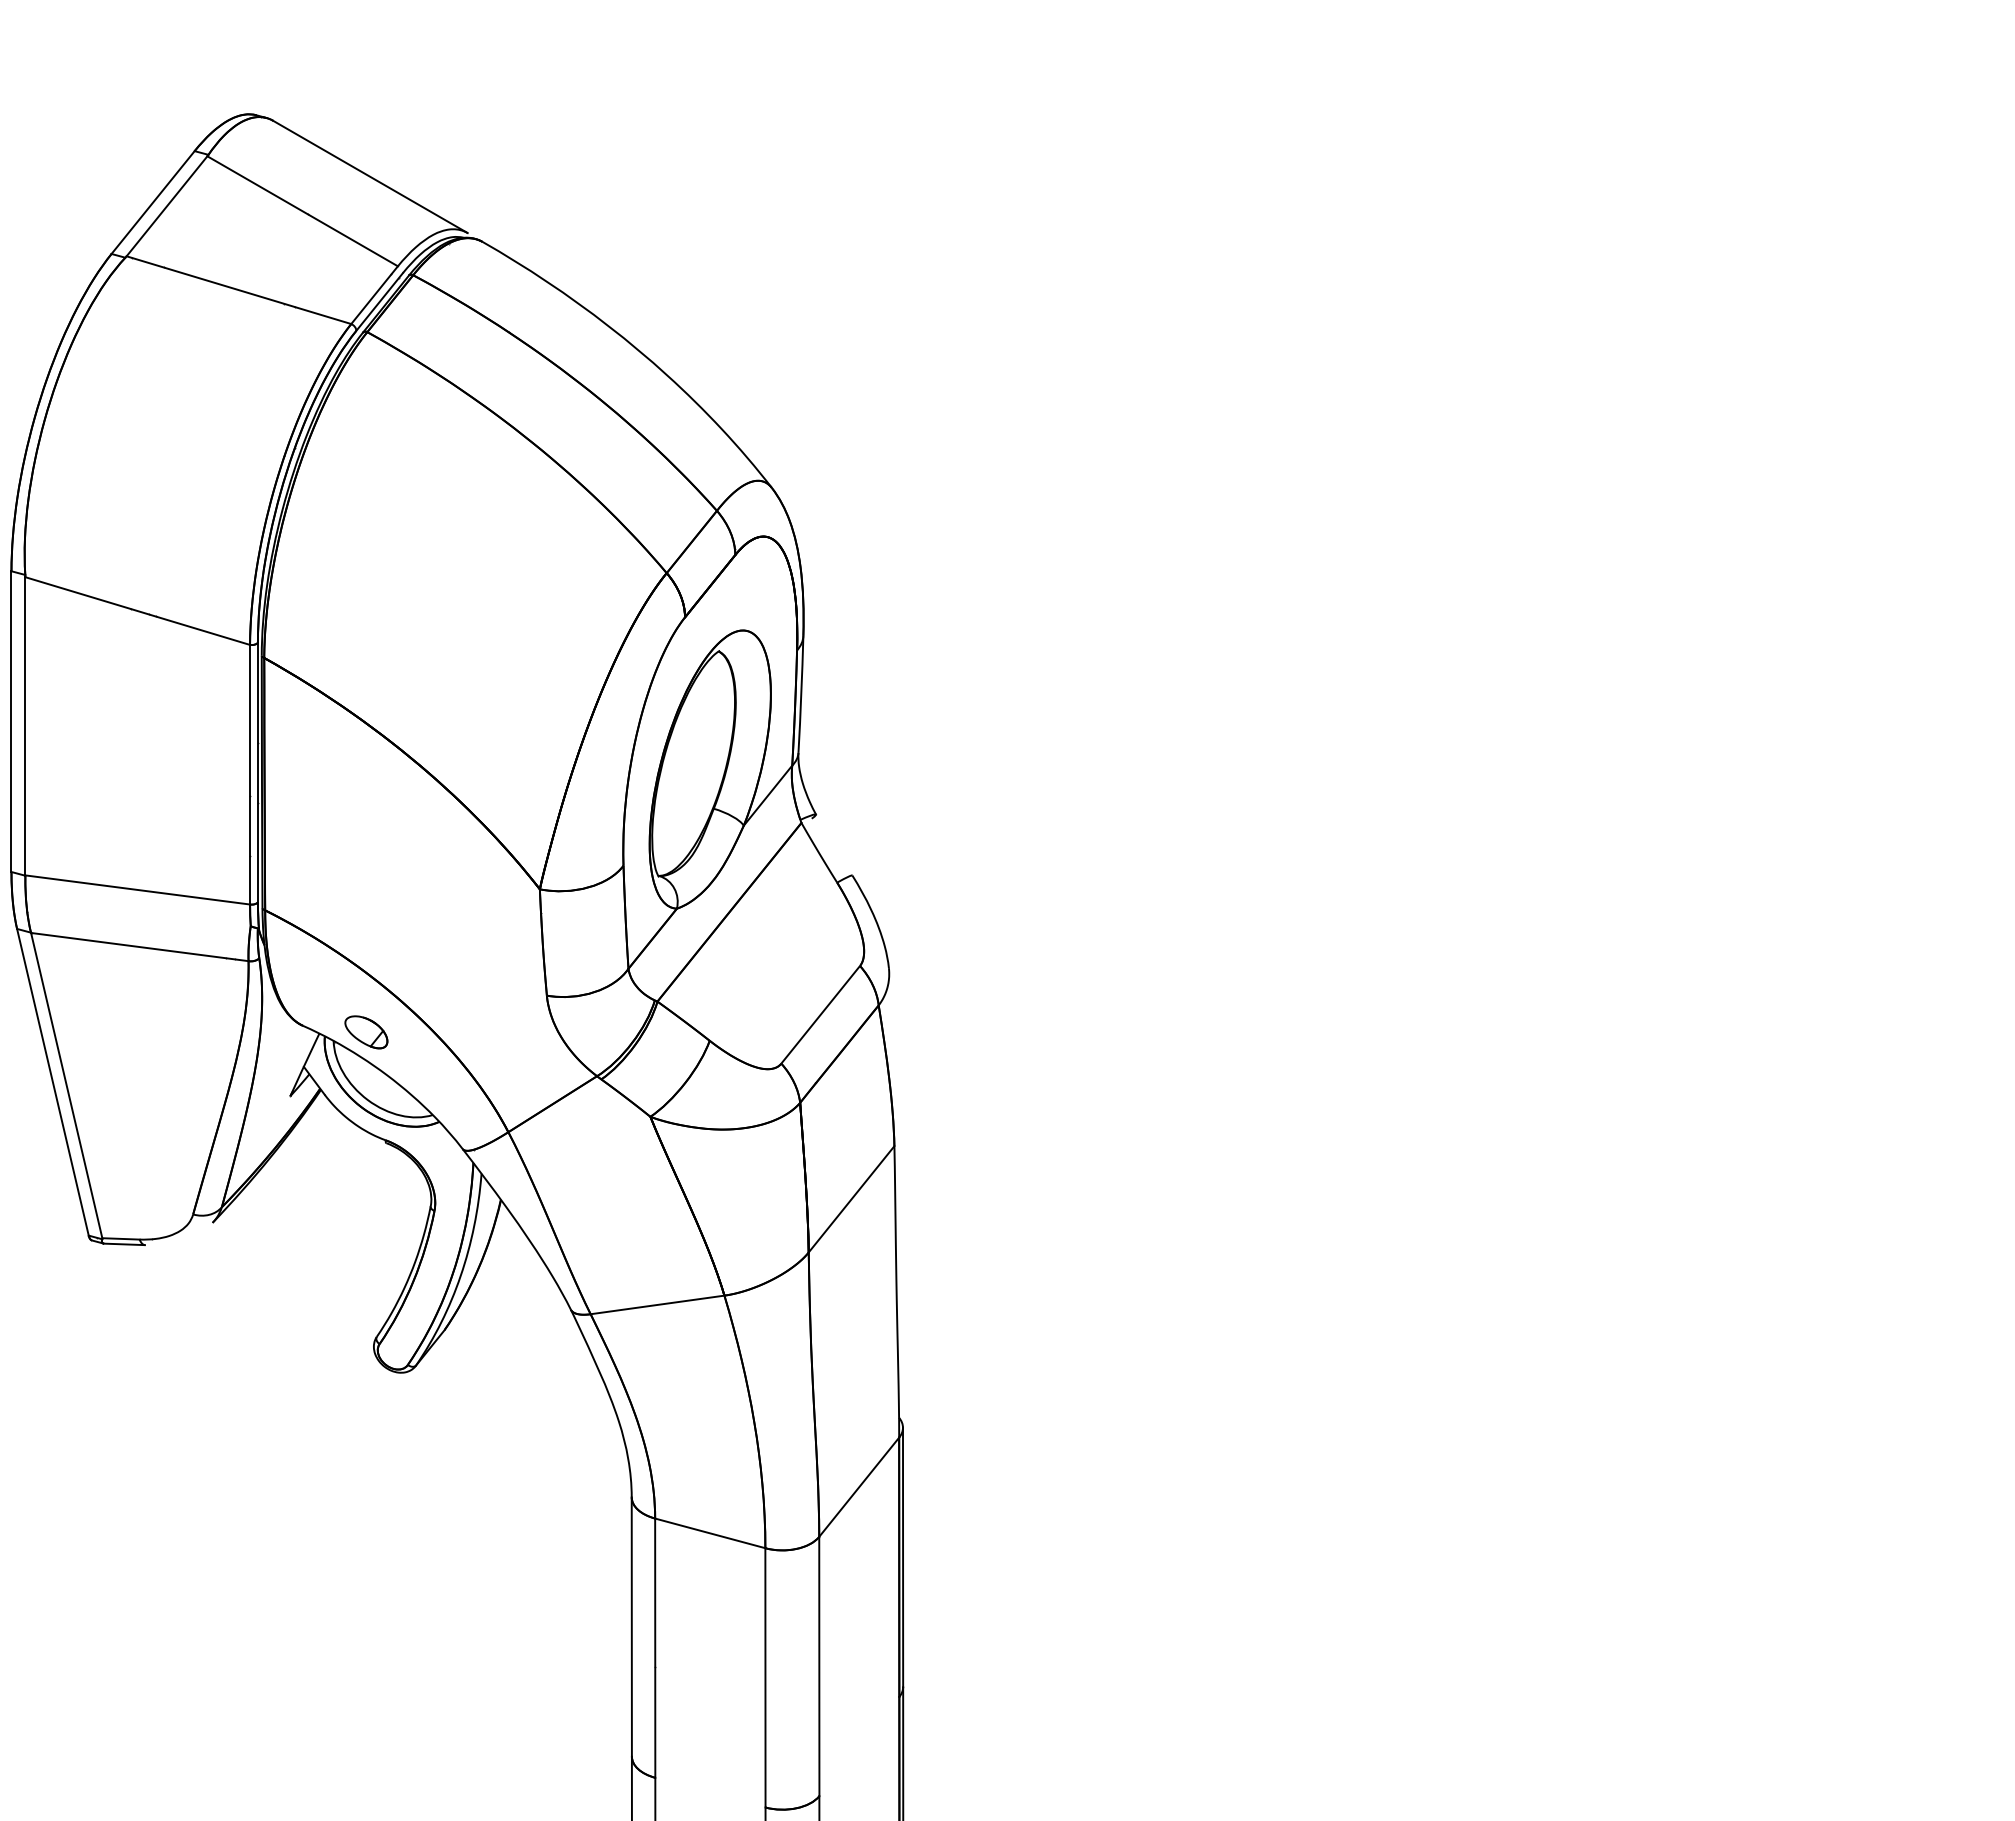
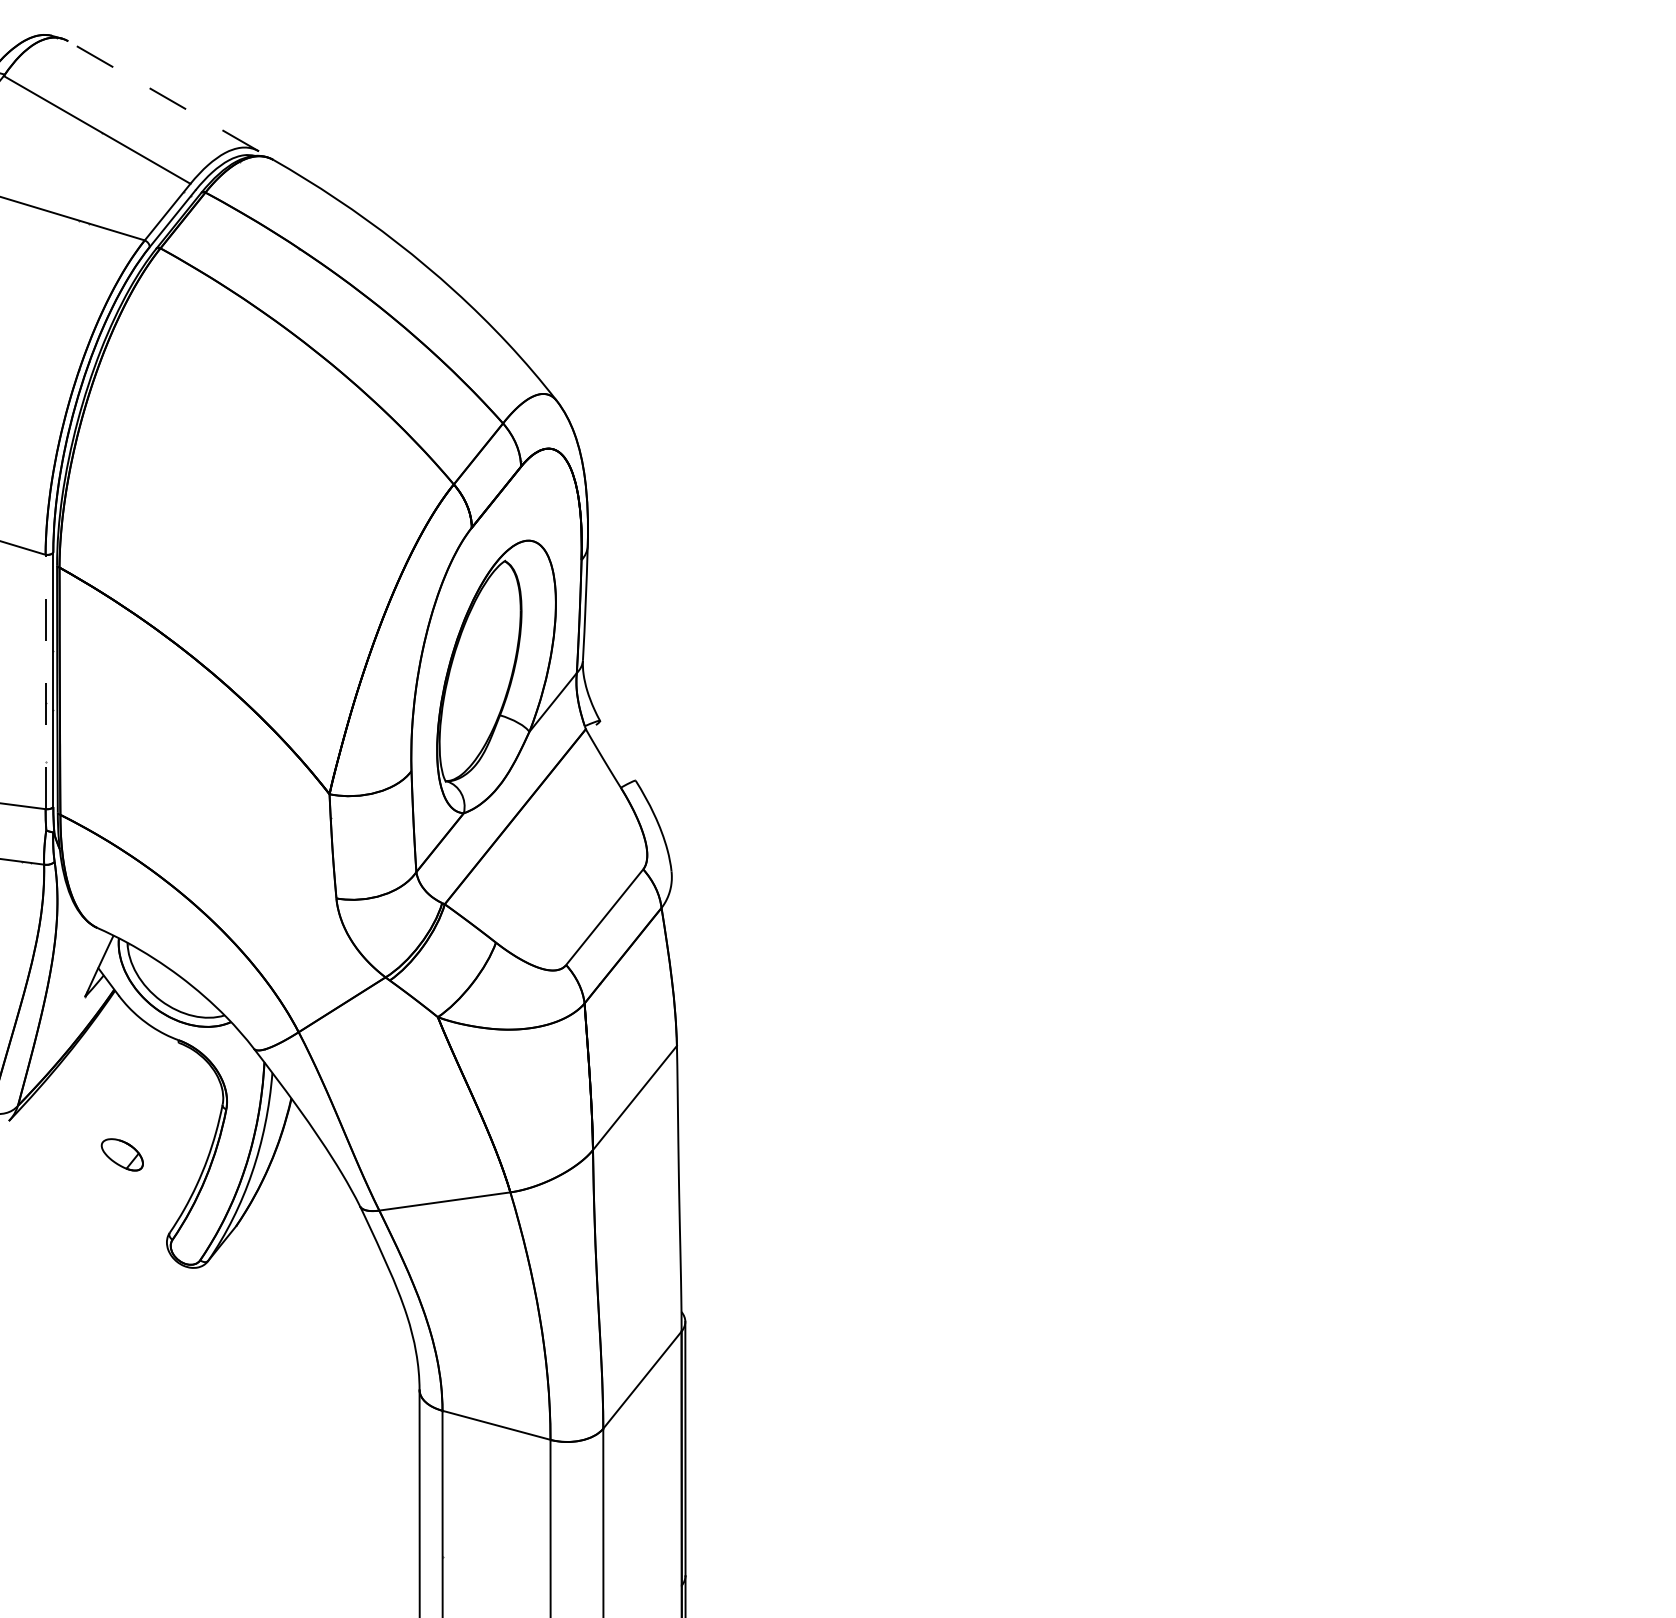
line: (370, 176) -> (163, 95), solid -> dashed
line: (250, 774) -> (46, 681), solid -> dashed
part: (366, 1032) -> (122, 1155), moved

